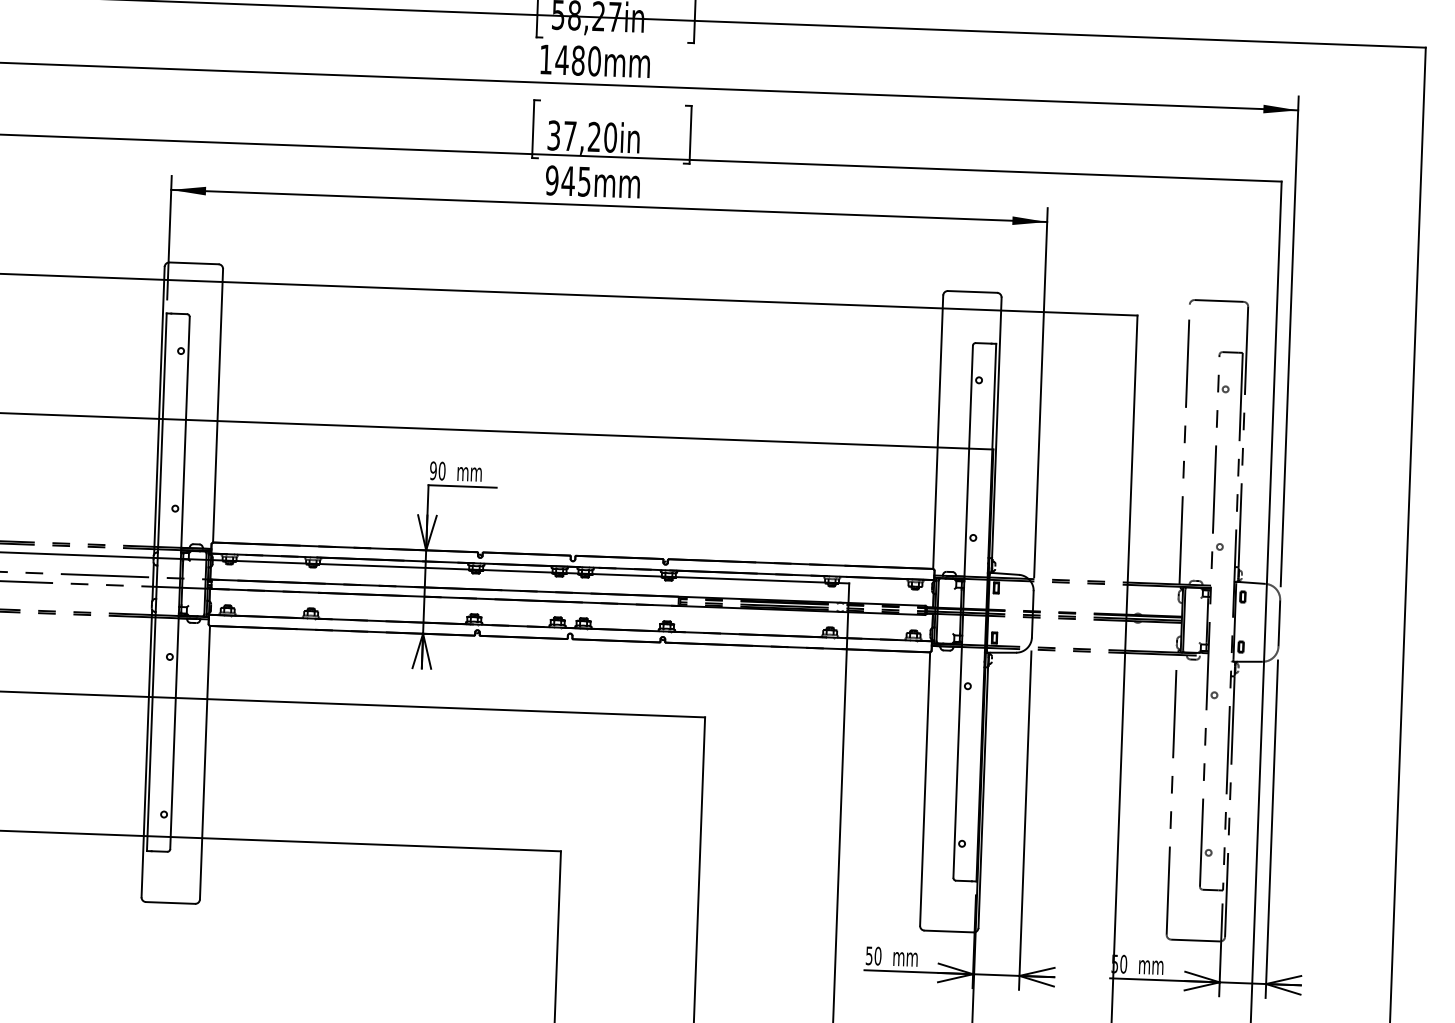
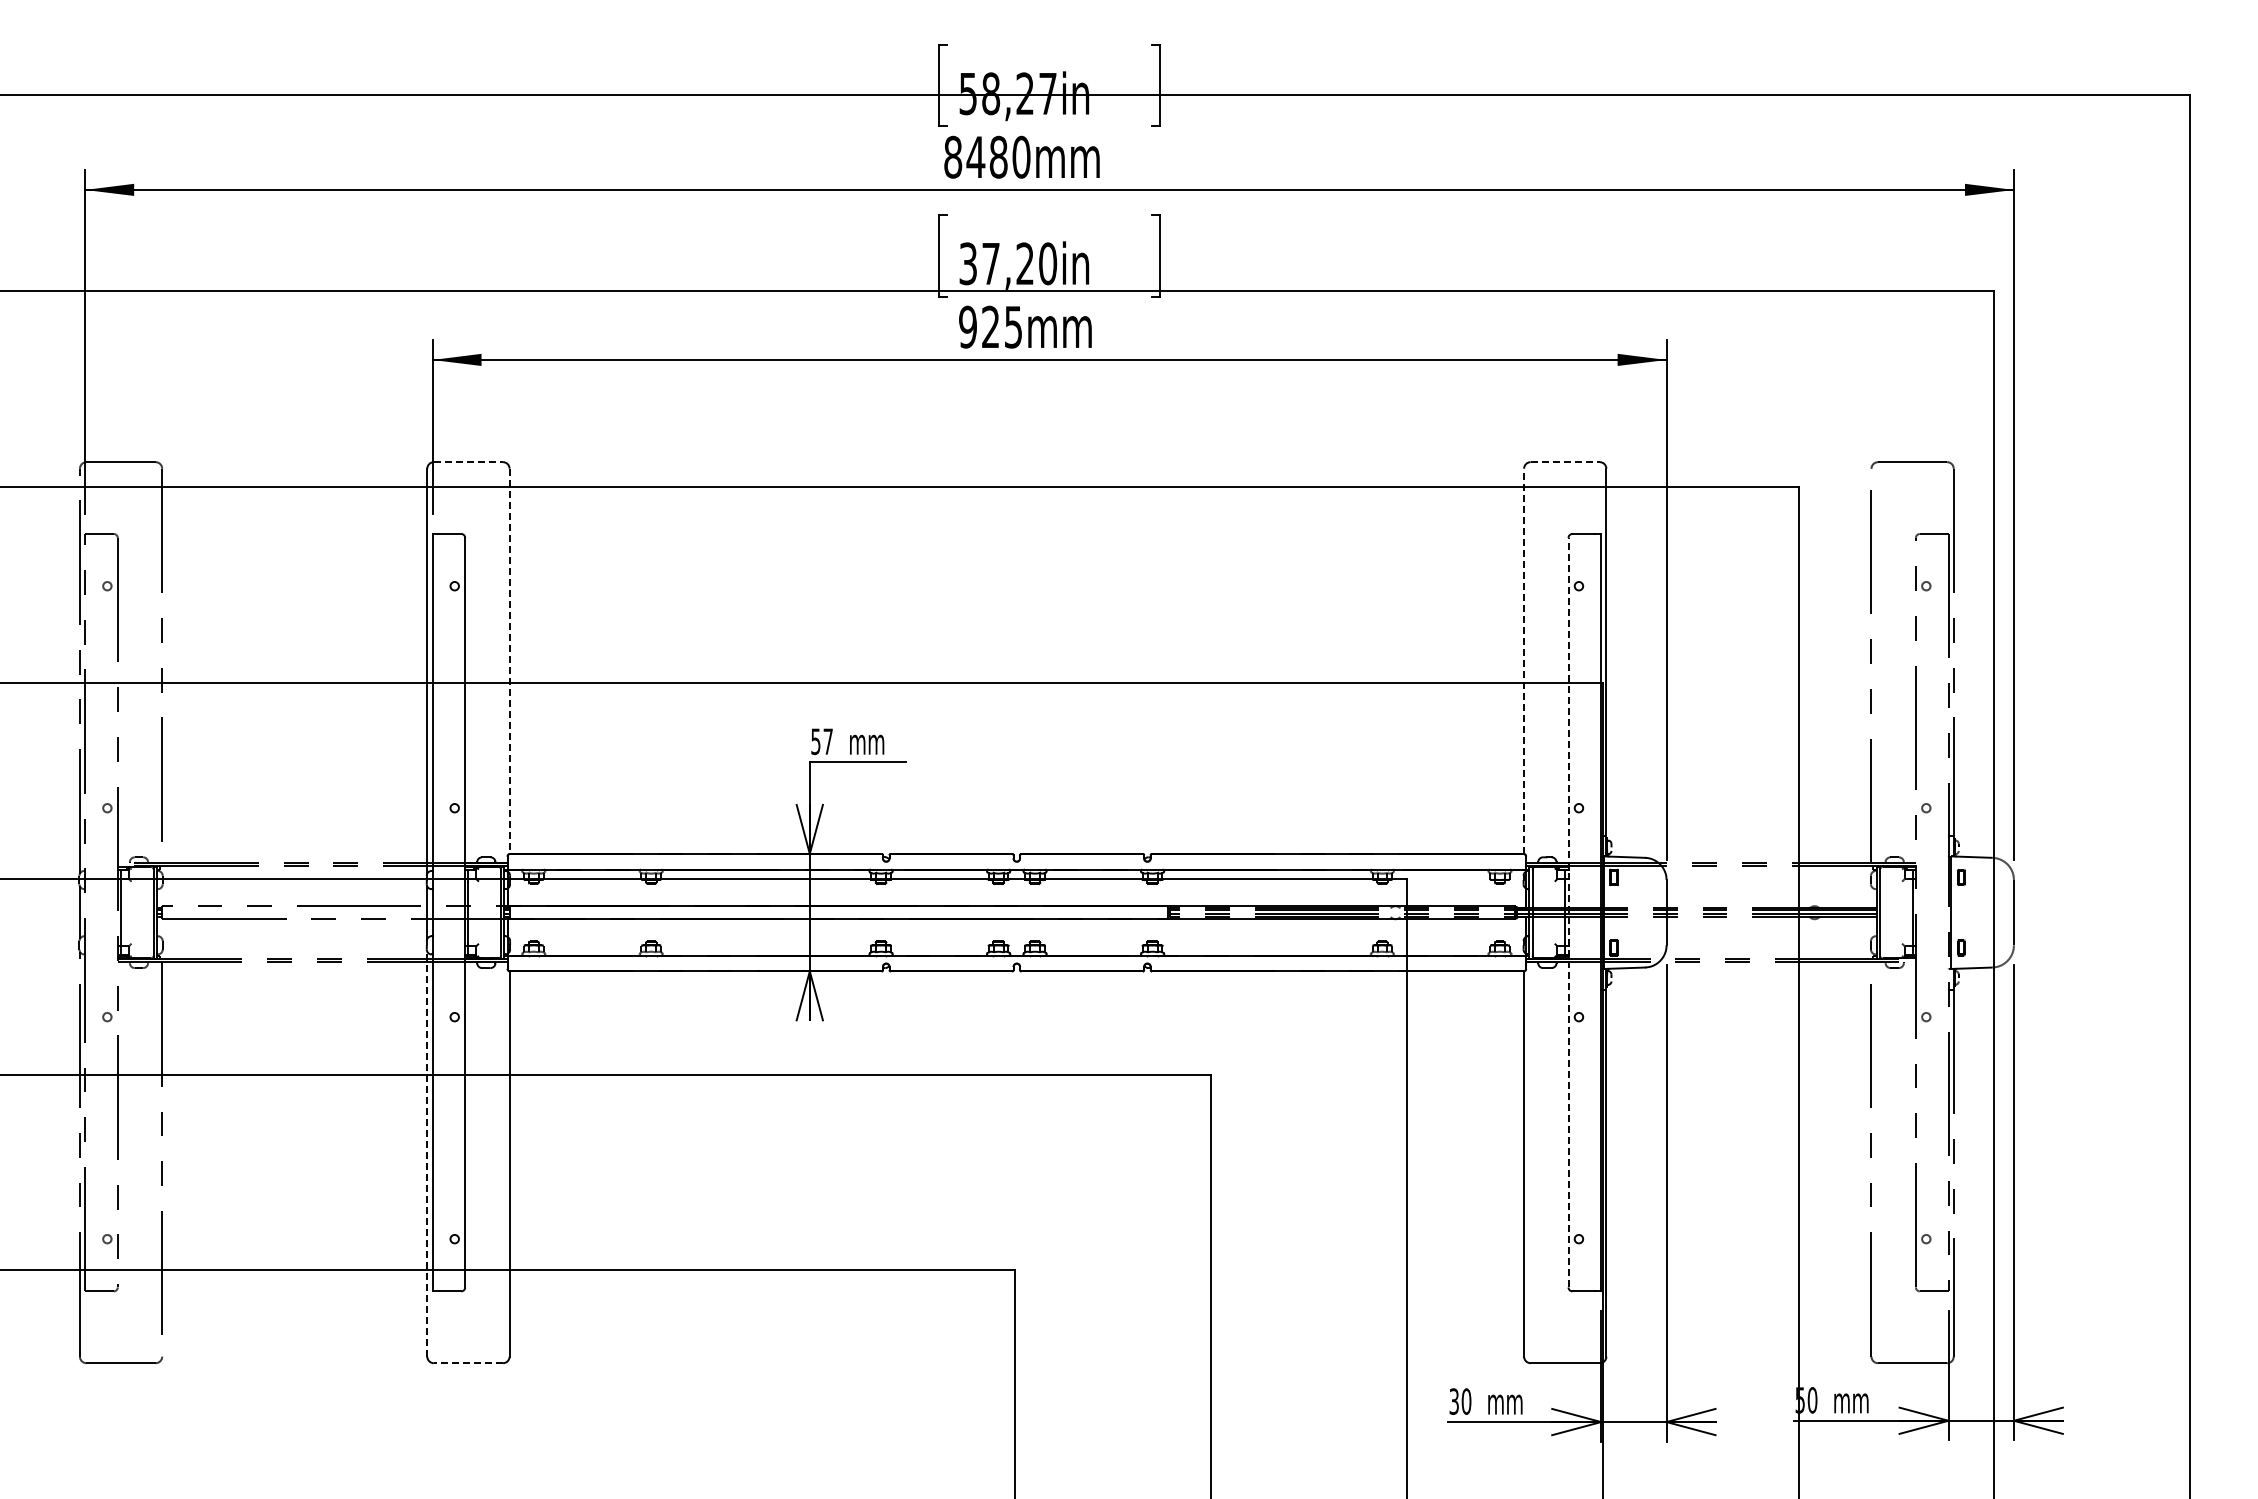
text: (546, 59) -> (953, 156), 1480mm -> 8480mm
text: (568, 180) -> (990, 326), 945mm -> 925mm
line: (194, 263) -> (468, 462), solid -> dashed
line: (972, 292) -> (1565, 462), solid -> dashed
line: (218, 405) -> (509, 661), solid -> dashed
line: (938, 432) -> (1524, 661), solid -> dashed
text: (438, 470) -> (822, 741), 90 -> 57
line: (963, 611) -> (1568, 912), solid -> dashed
line: (146, 753) -> (427, 1153), solid -> dashed
line: (170, 903) -> (468, 1363), solid -> dashed
text: (869, 955) -> (1454, 1401), 50 -> 30

